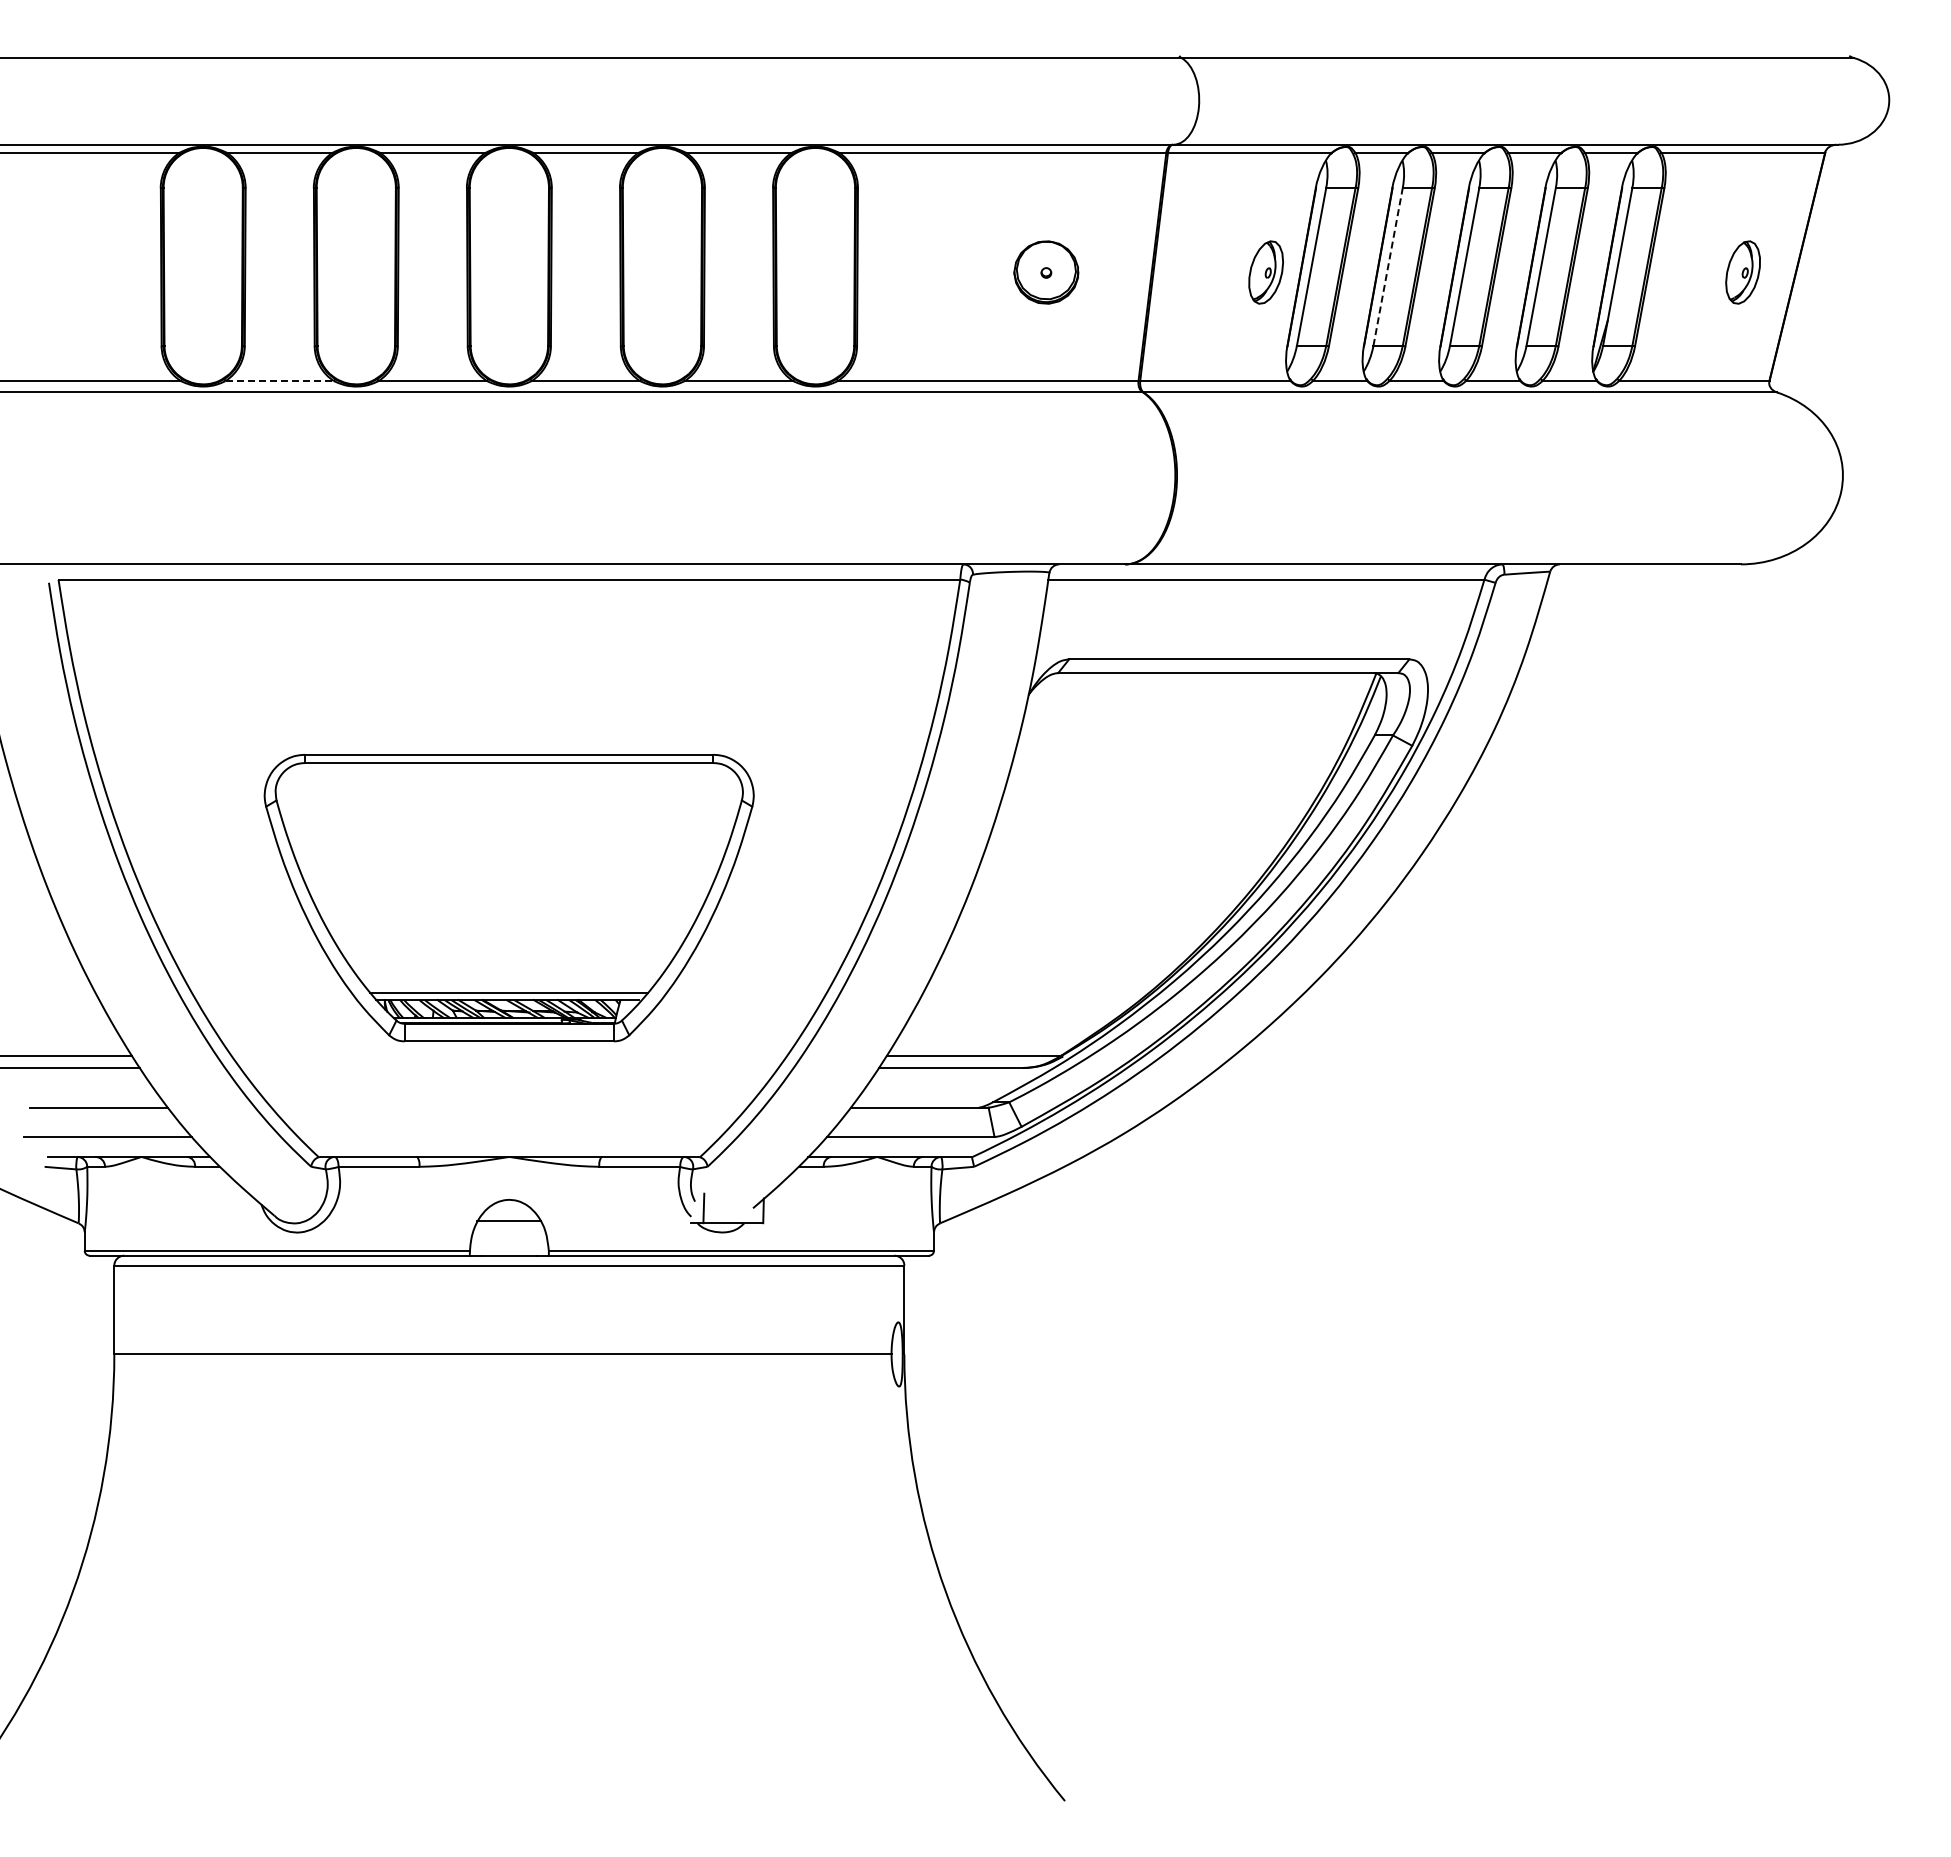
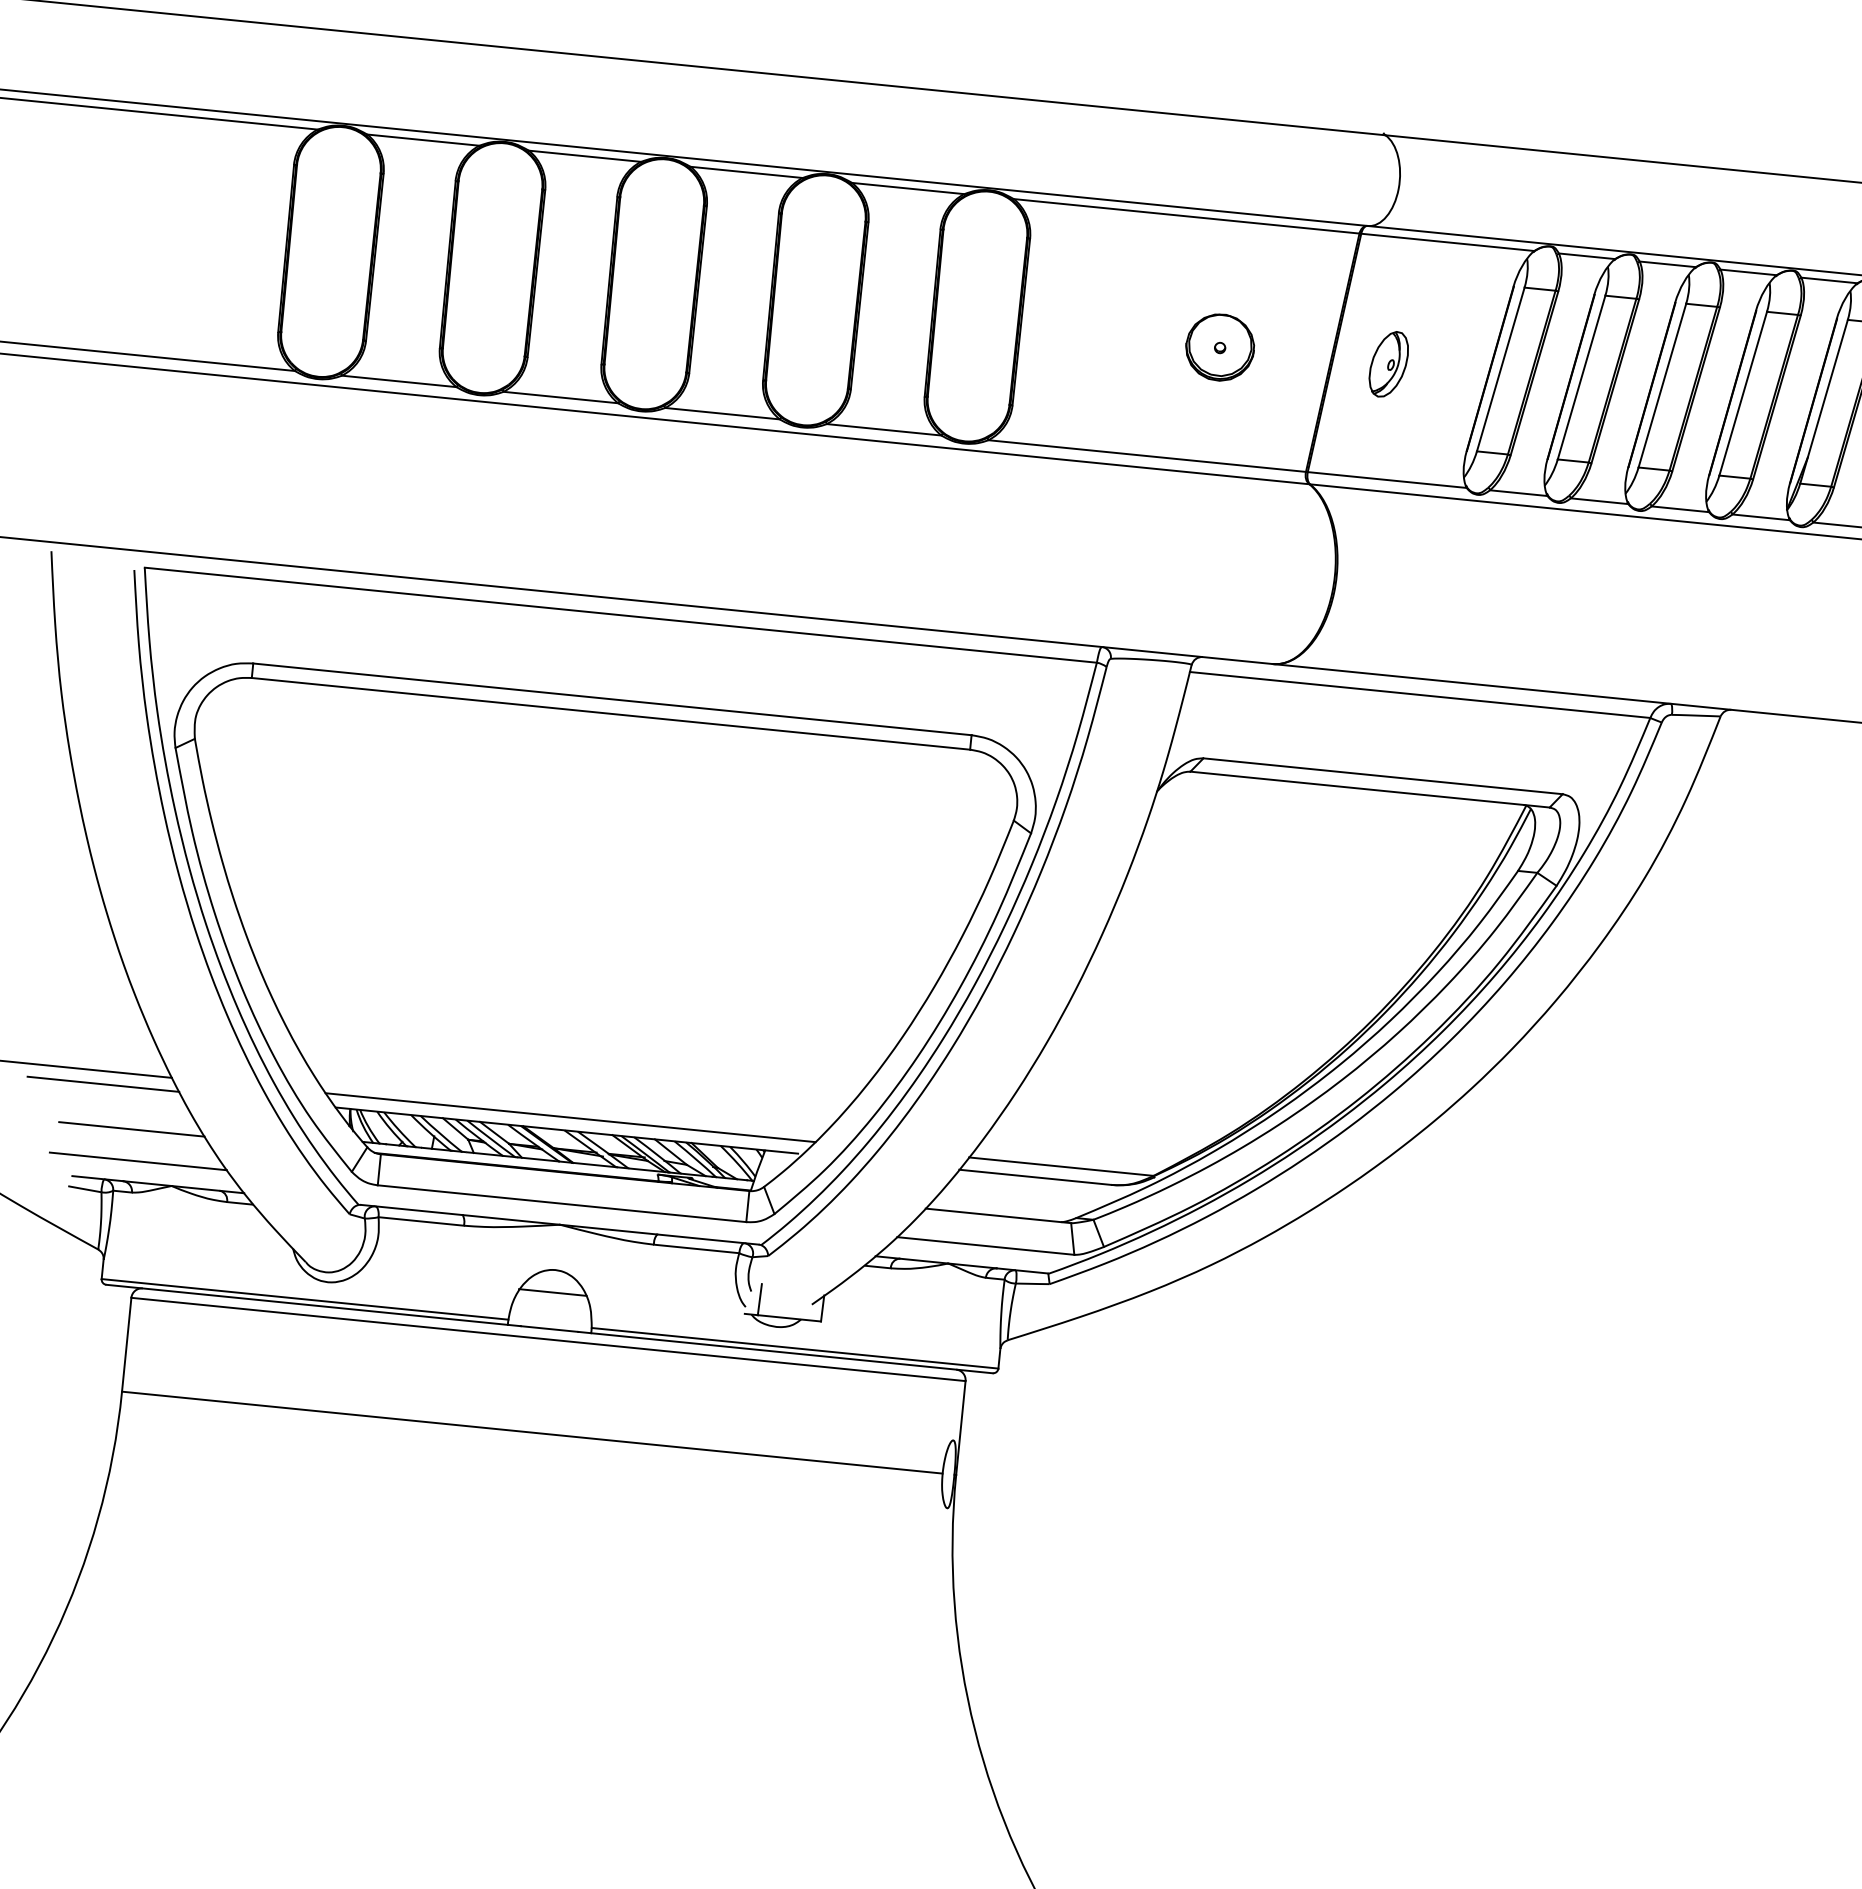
line: (1388, 266) -> (1582, 377), dashed -> solid
part: (1265, 272) -> (1388, 364), moved
line: (280, 381) -> (400, 381), dashed -> solid
part: (508, 897) -> (586, 950), size x1.67

